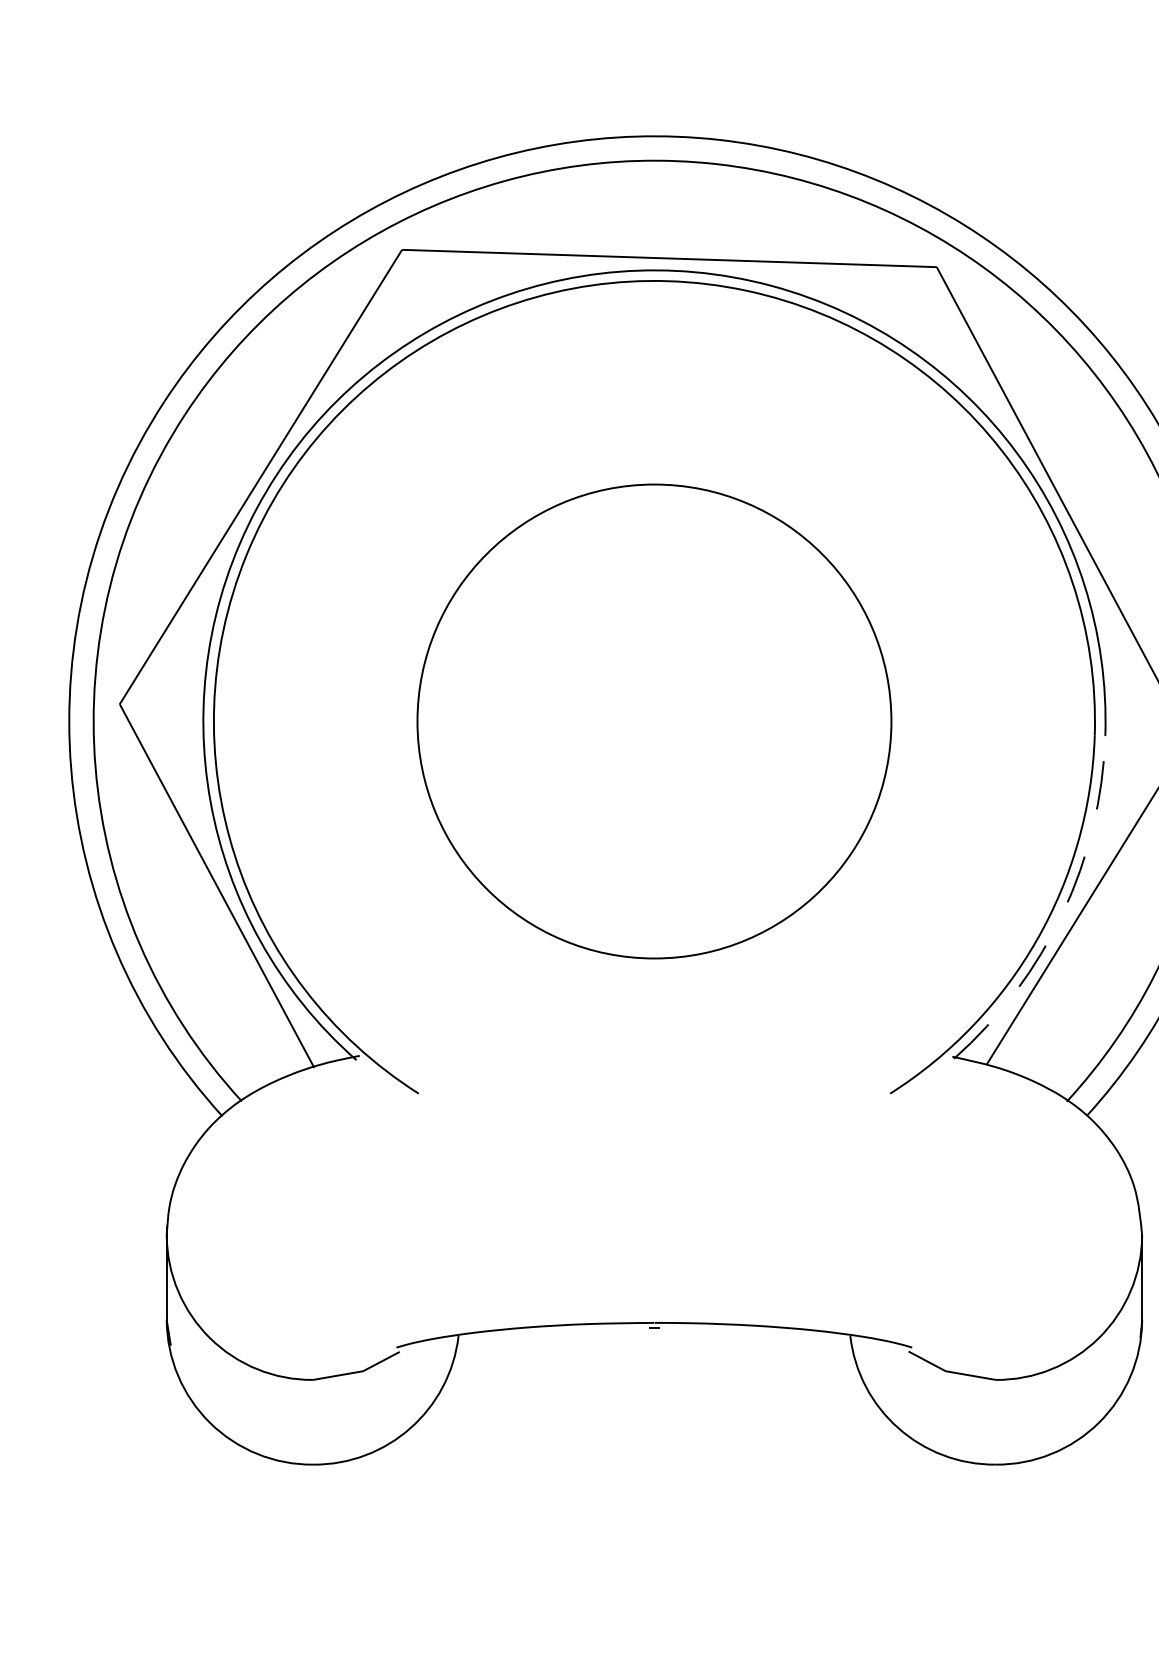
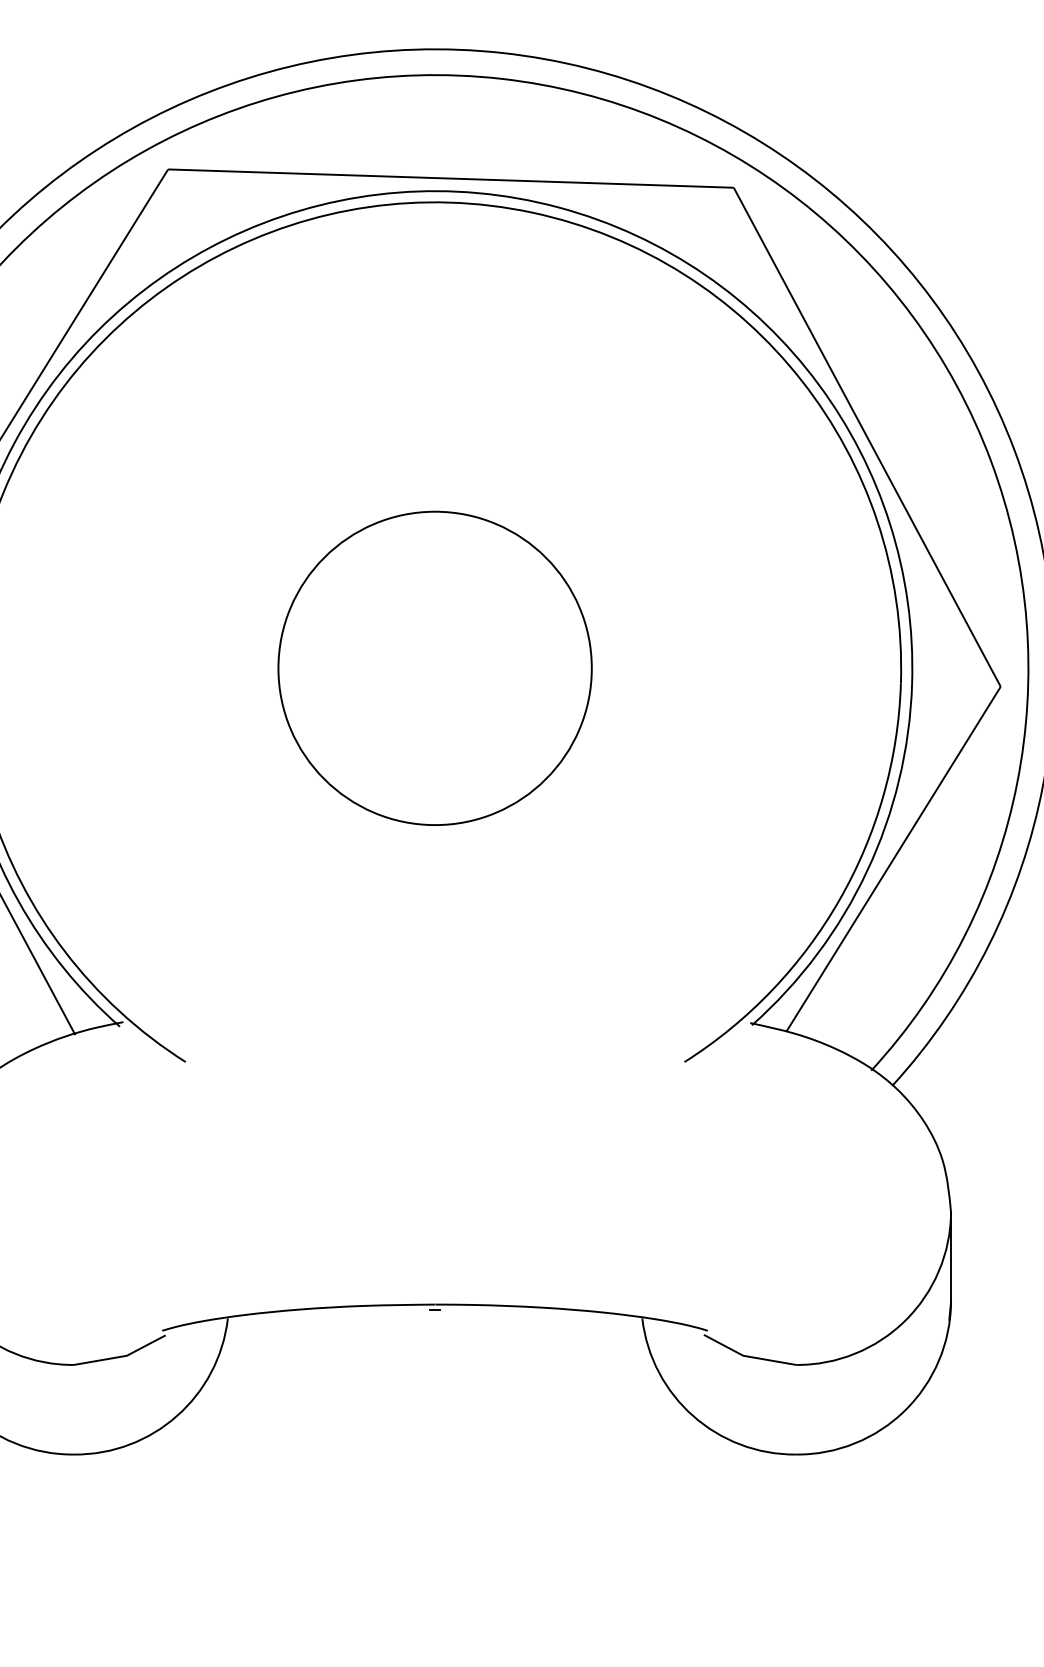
circle: (654, 721) -> (435, 668), size x0.62
arc: (1062, 913) -> (866, 871), dashed -> solid

